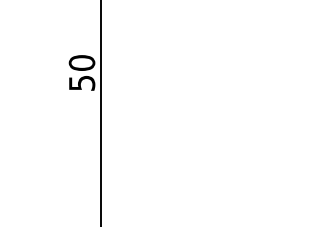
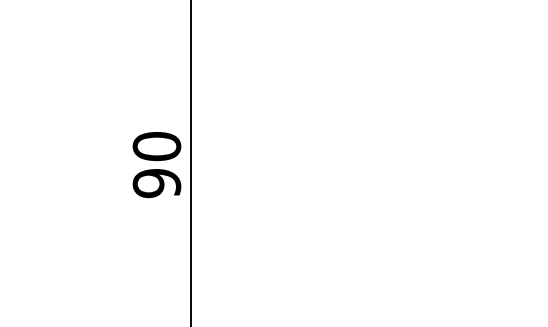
text: (81, 83) -> (155, 183), 50 -> 90

